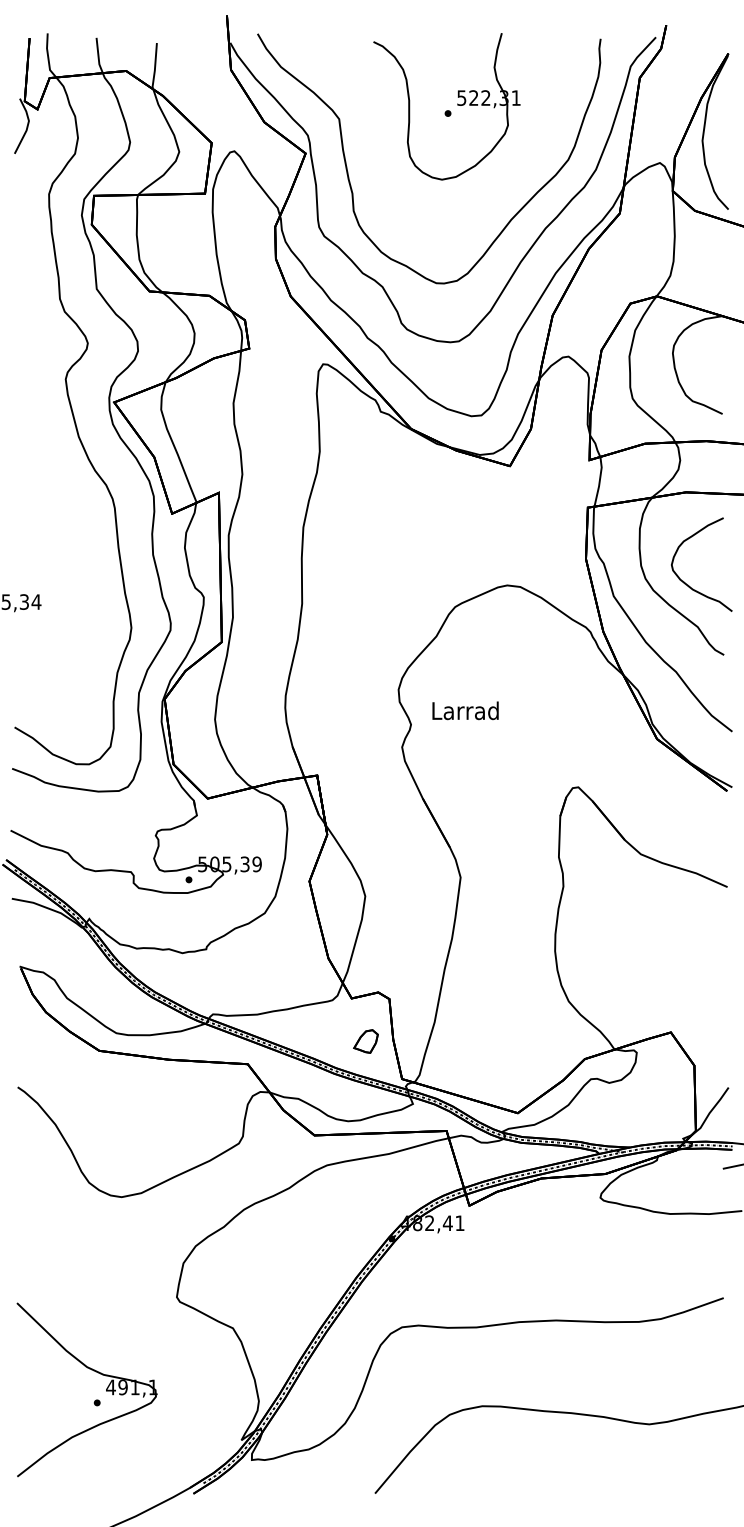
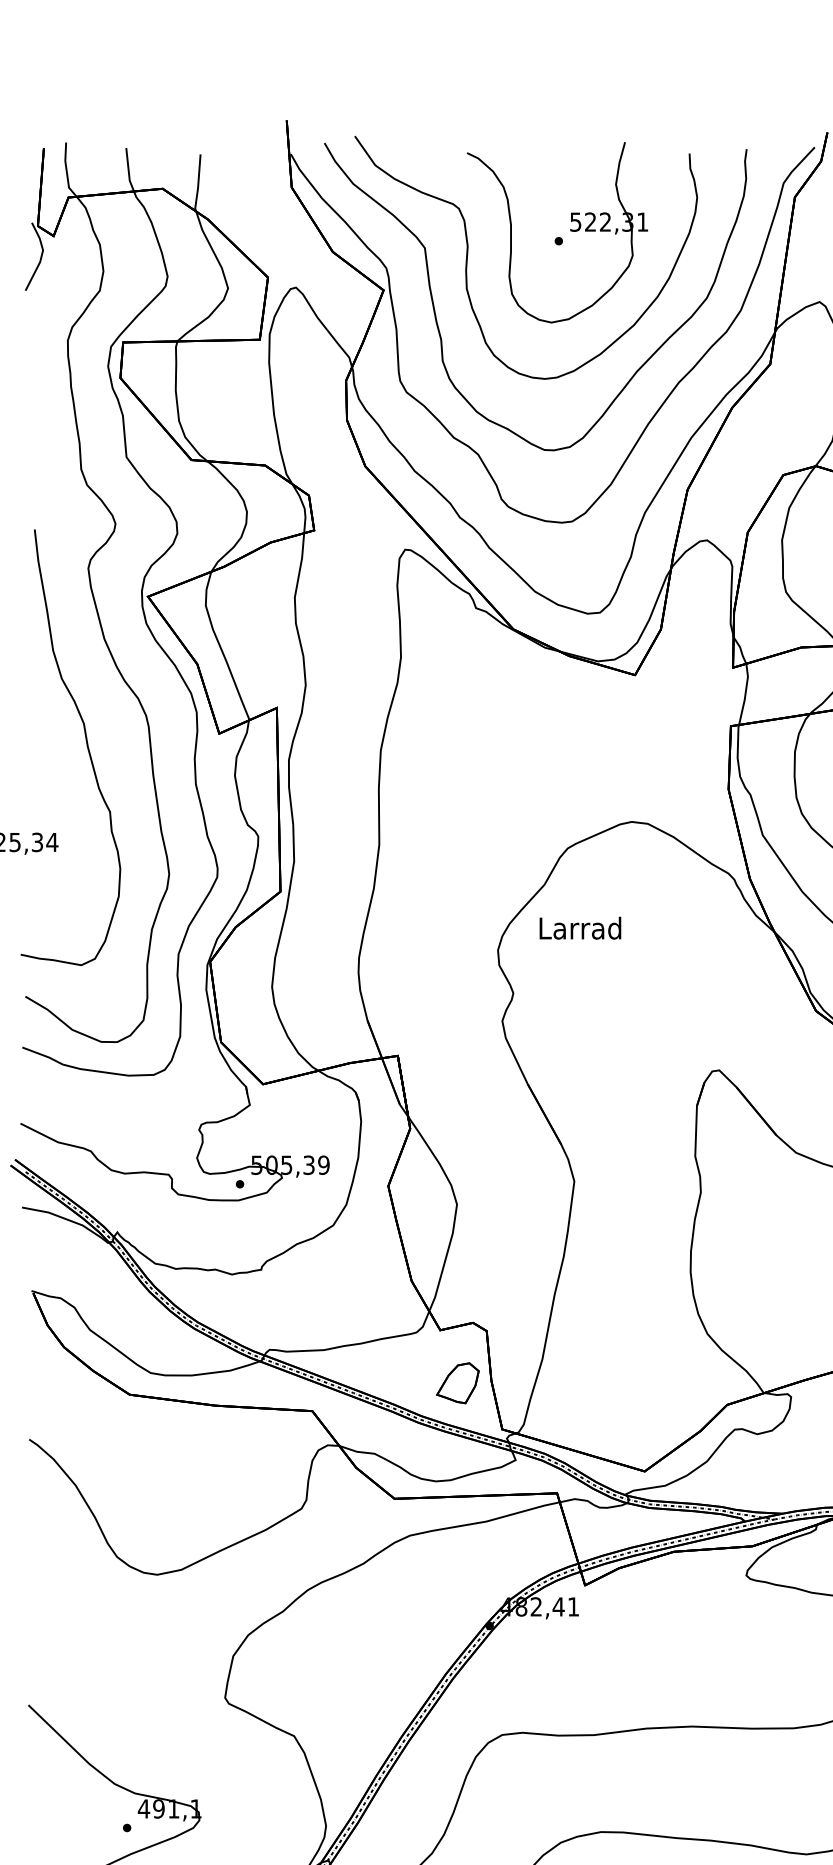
curve: (374, 127) -> (468, 258), added
curve: (63, 521) -> (85, 743), added
text: (465, 710) -> (580, 927), moved
part: (365, 1041) -> (457, 1383), size x1.43

